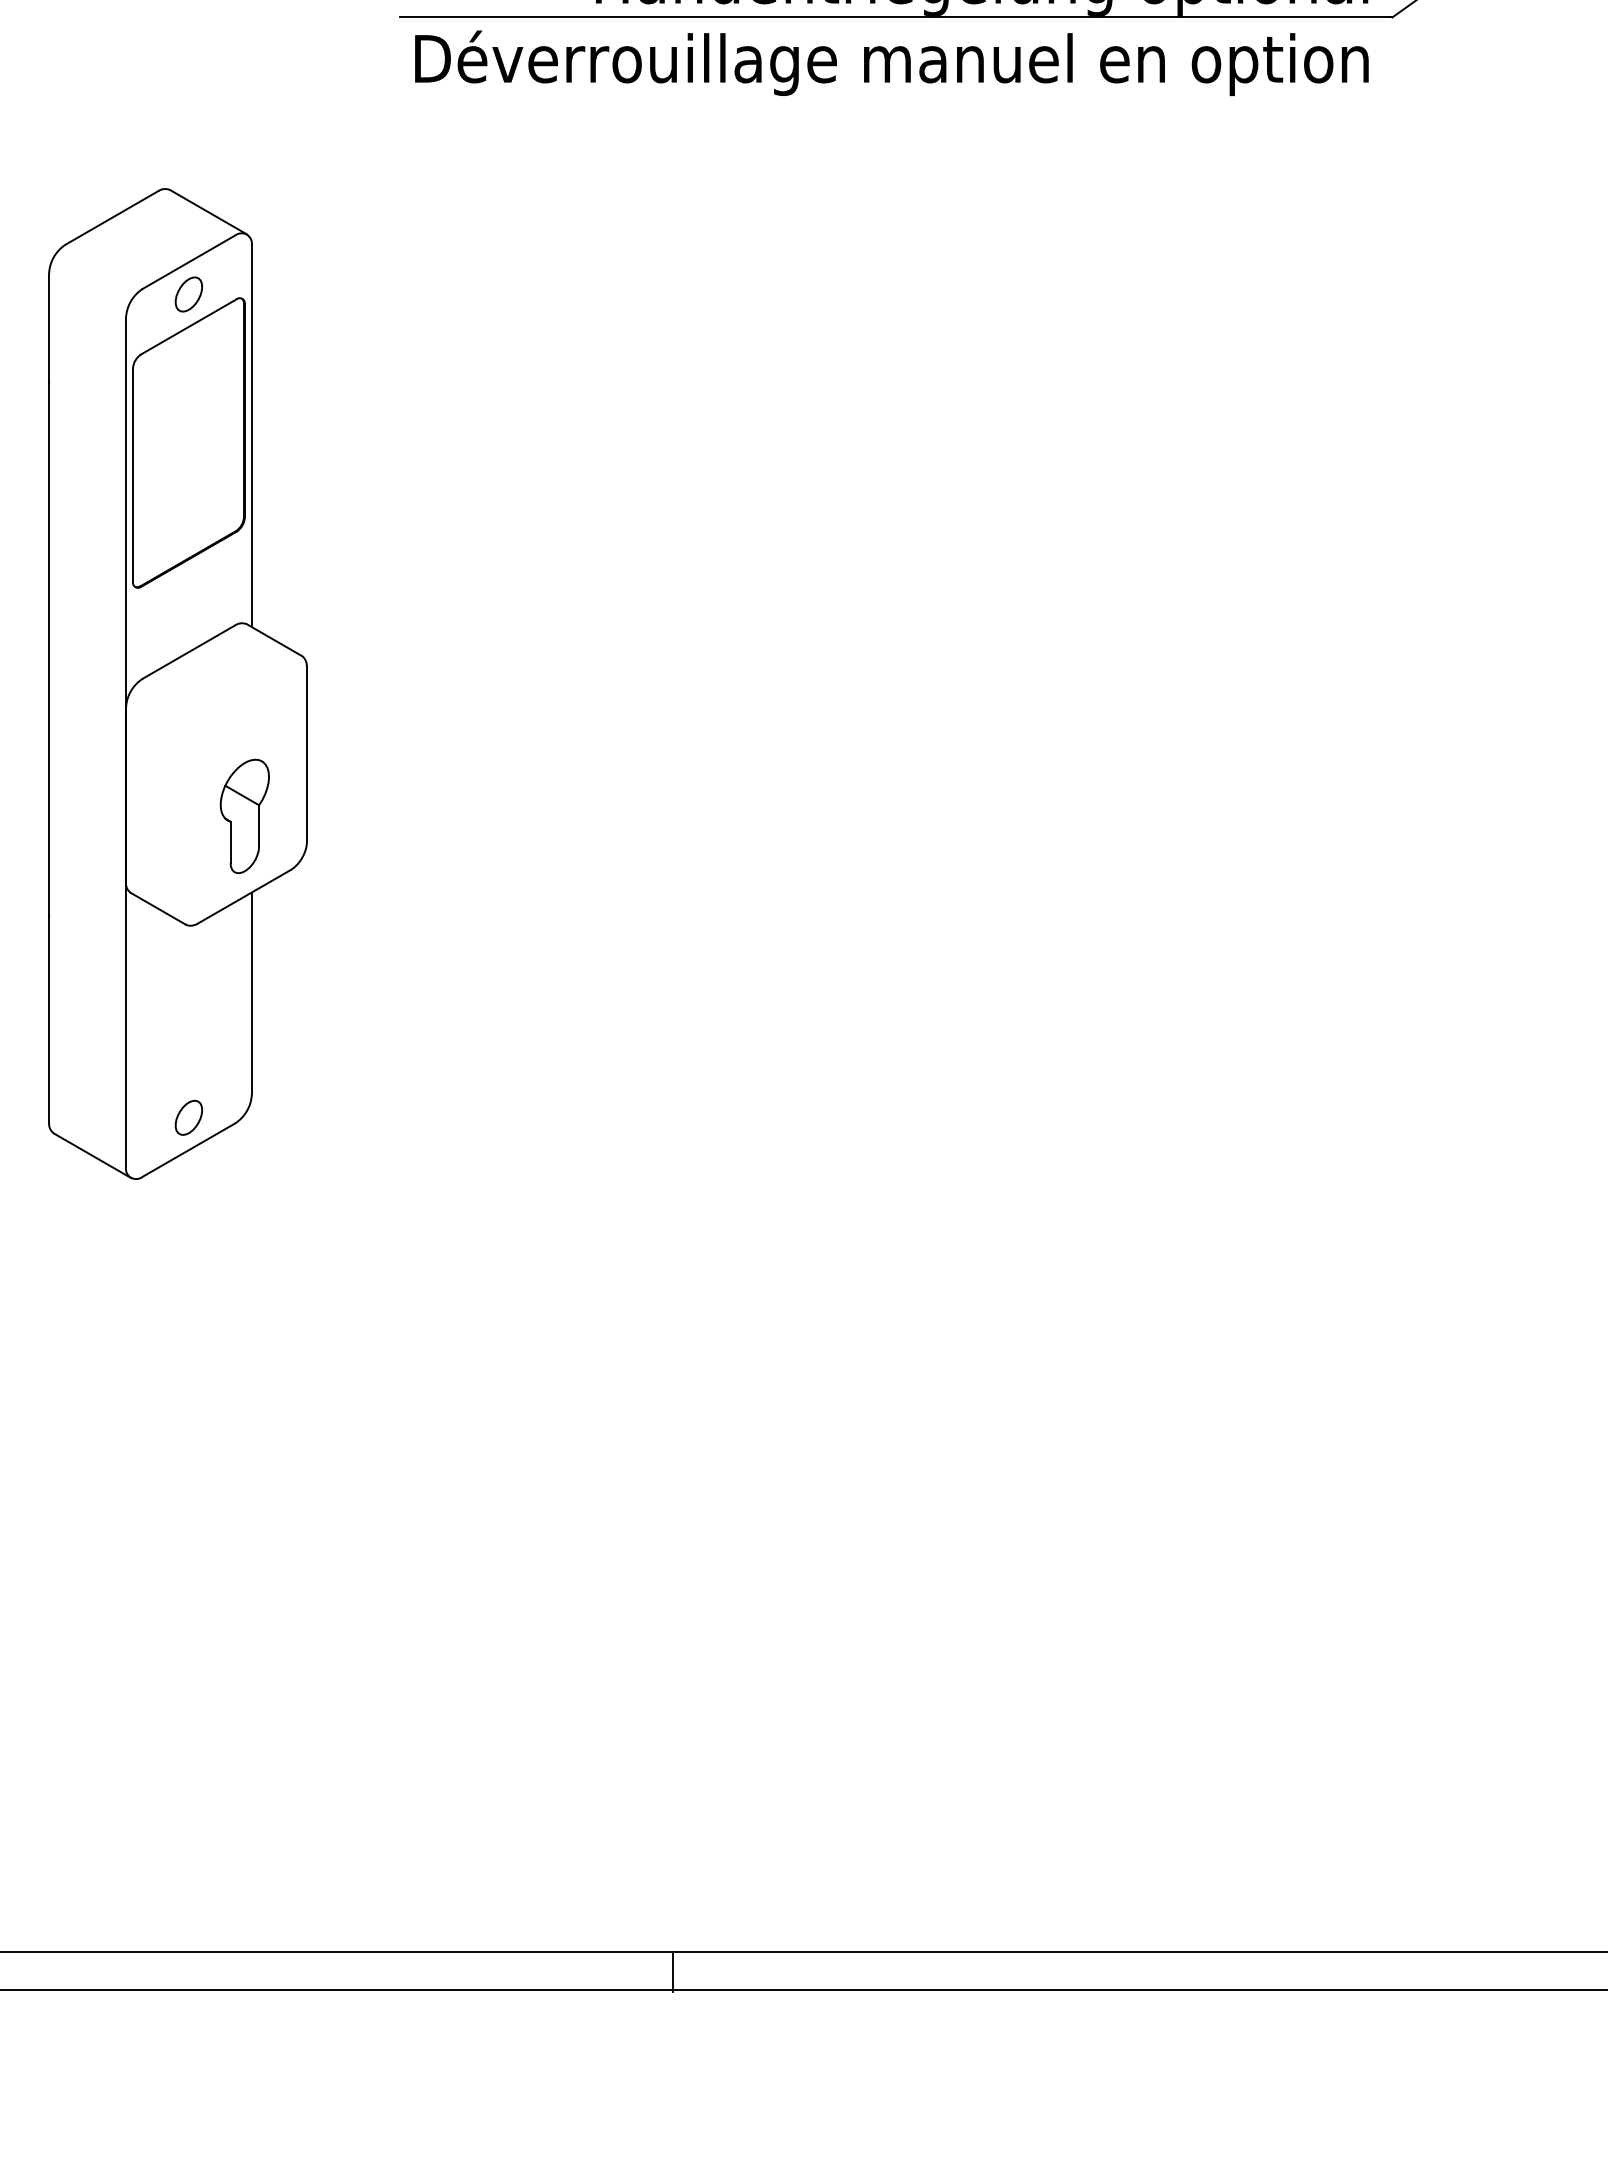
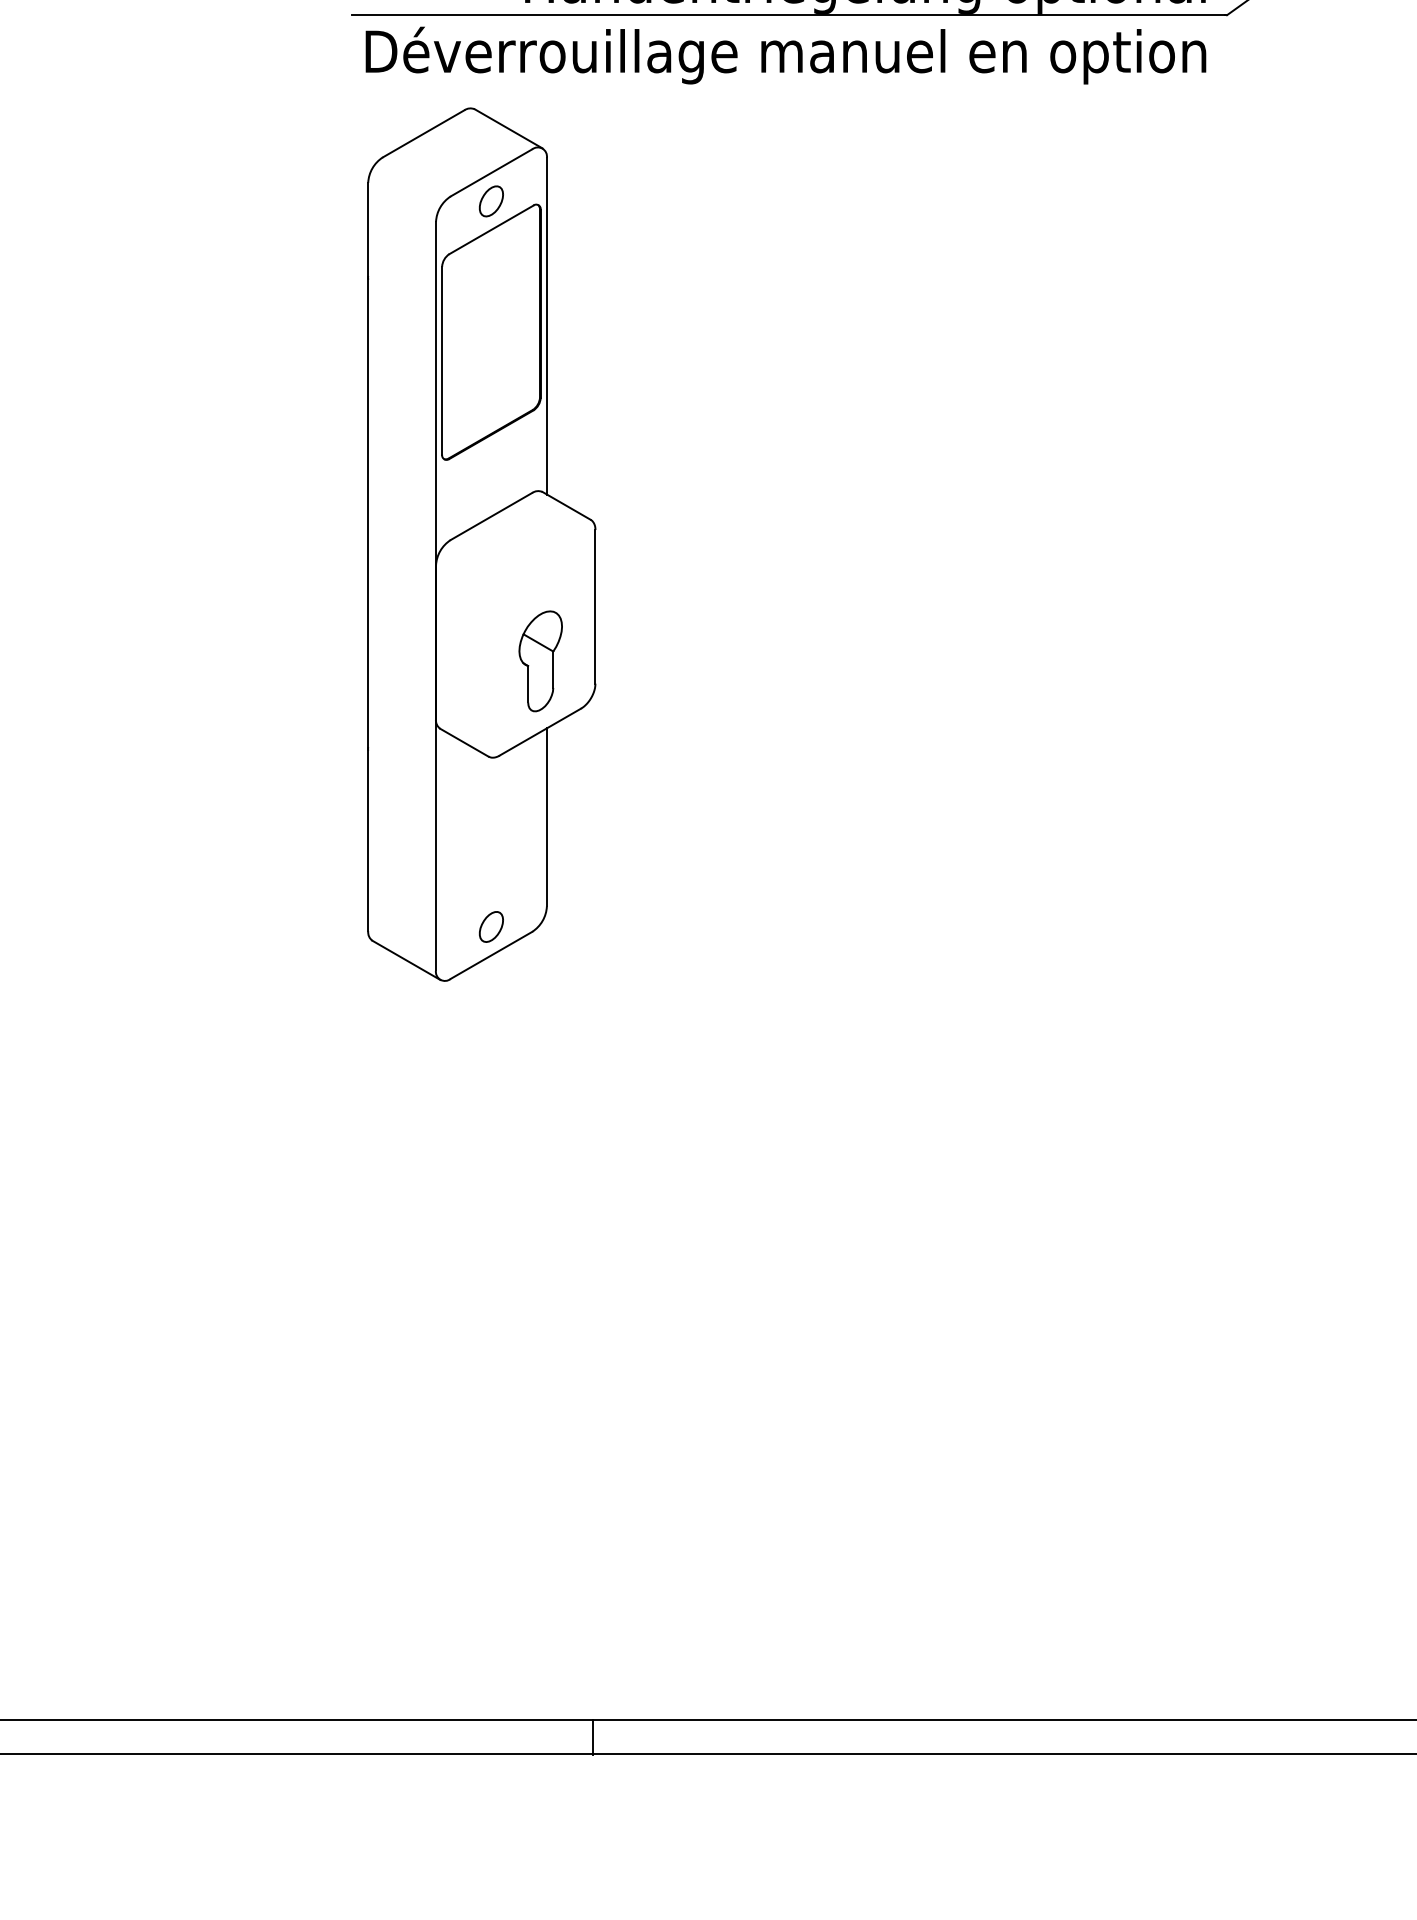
part: (177, 683) -> (481, 544), moved

